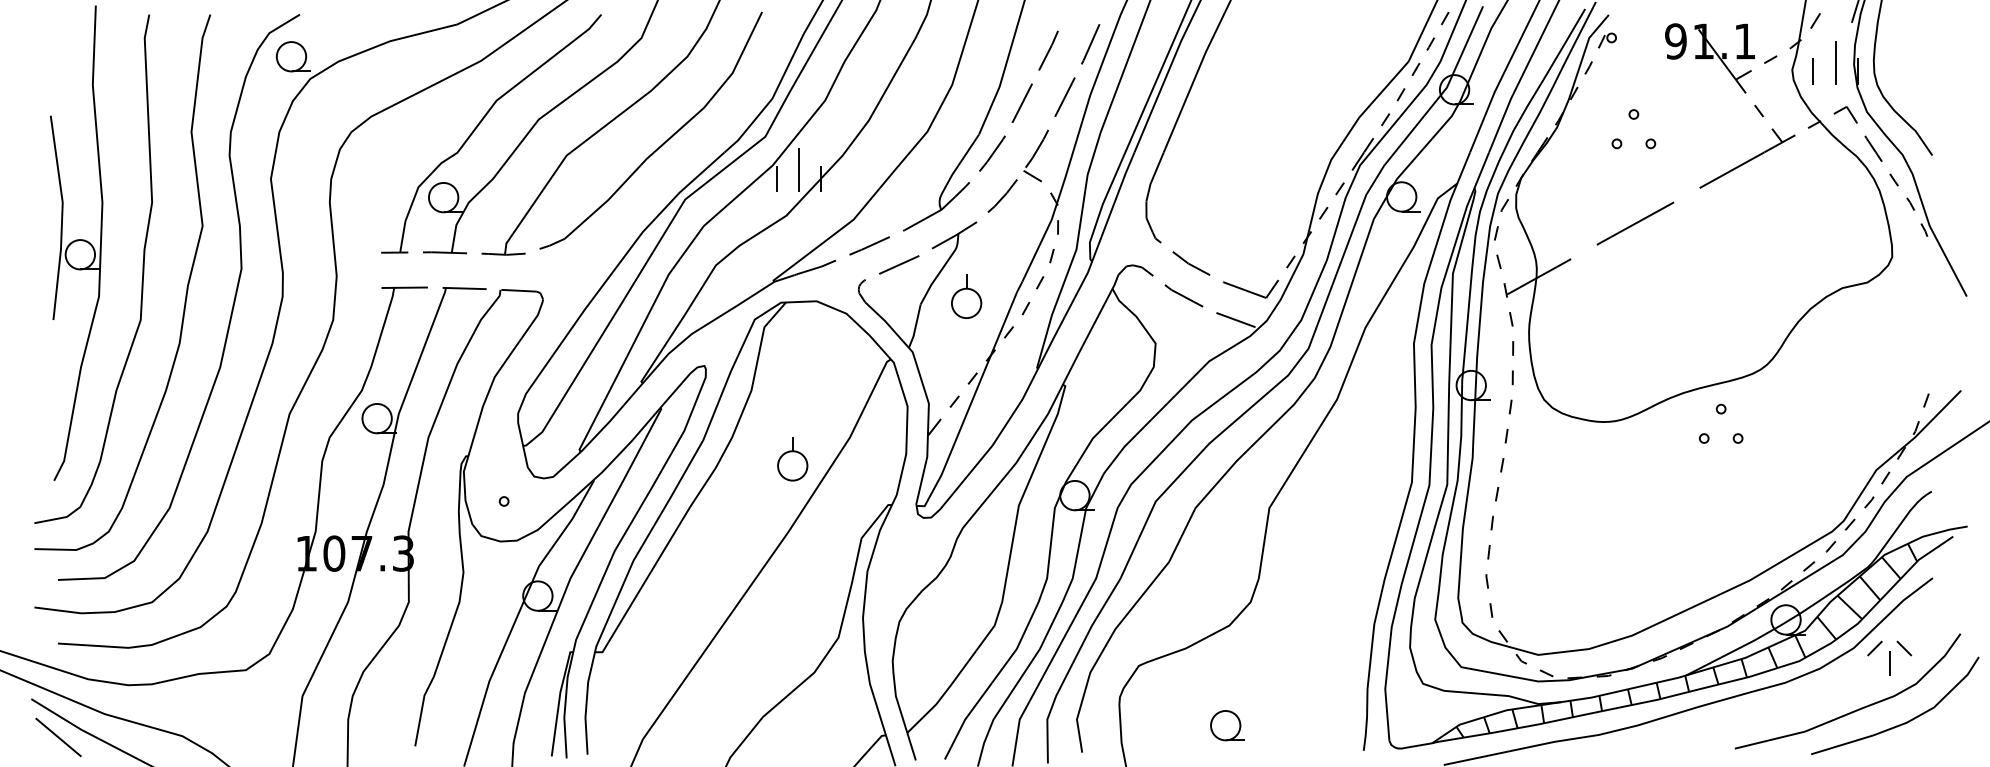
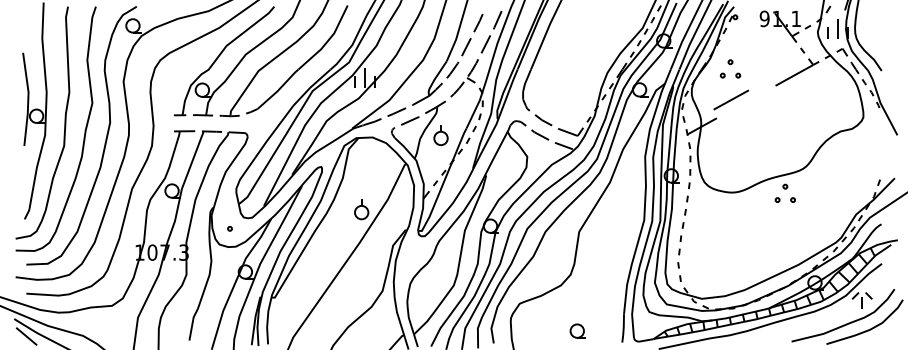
part: (1633, 128) -> (730, 68), moved
line: (1633, 222) -> (730, 99), moved
part: (1226, 724) -> (577, 330), moved

